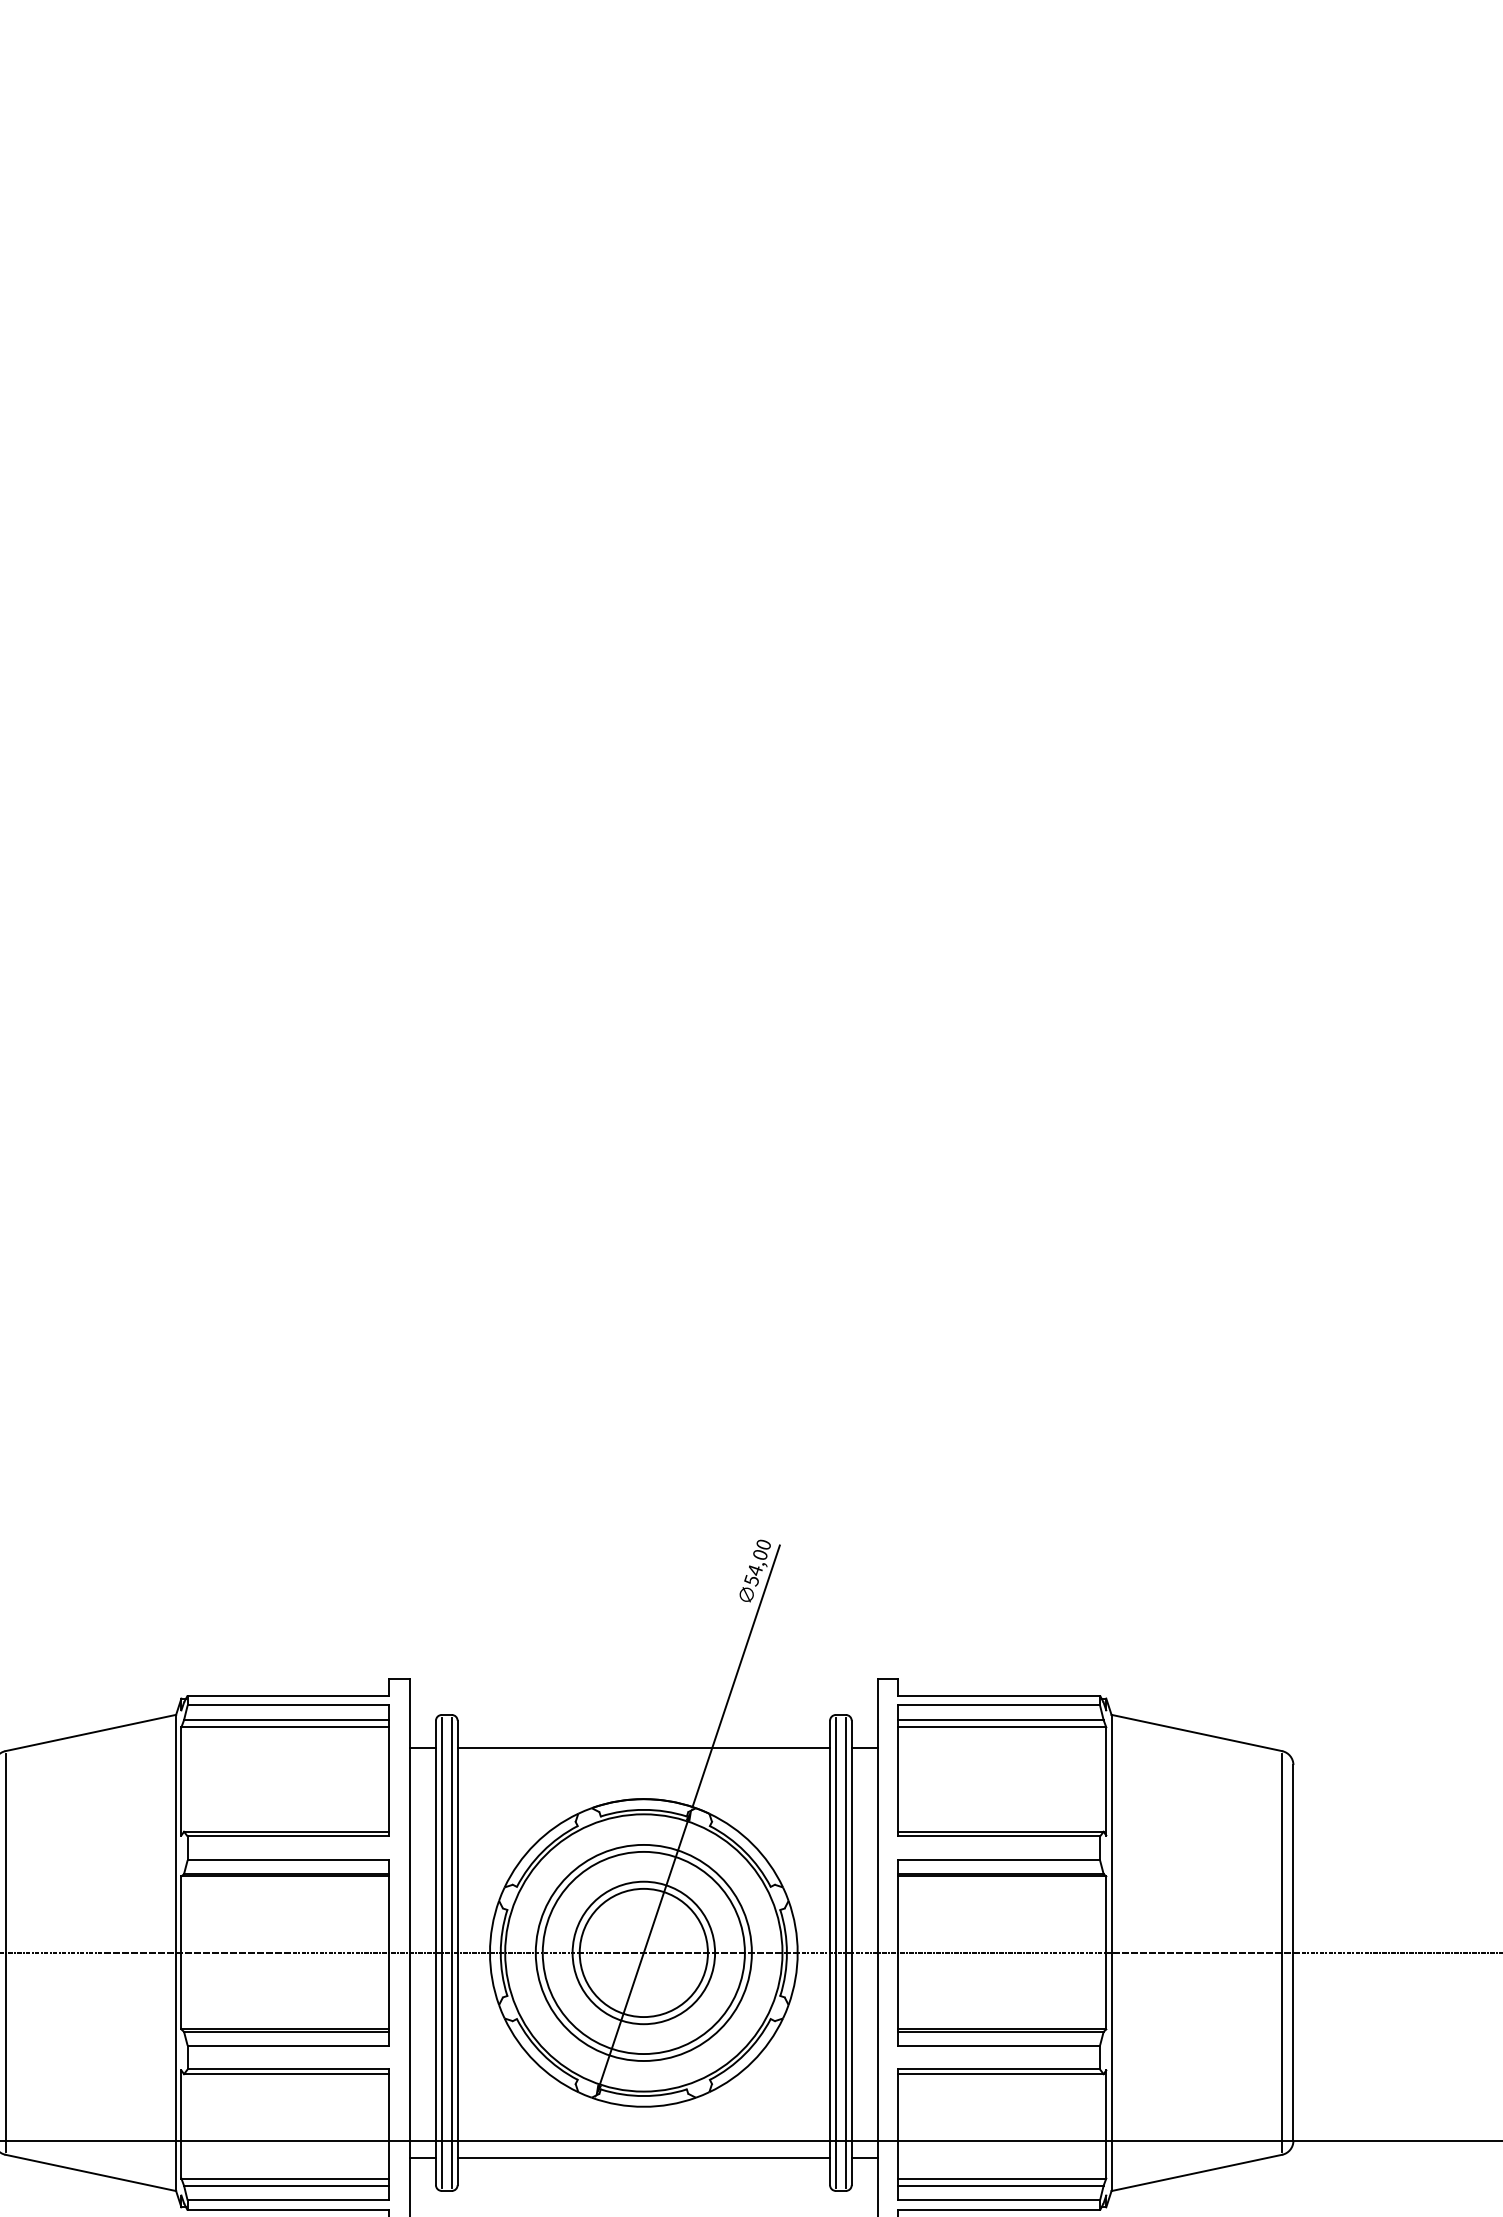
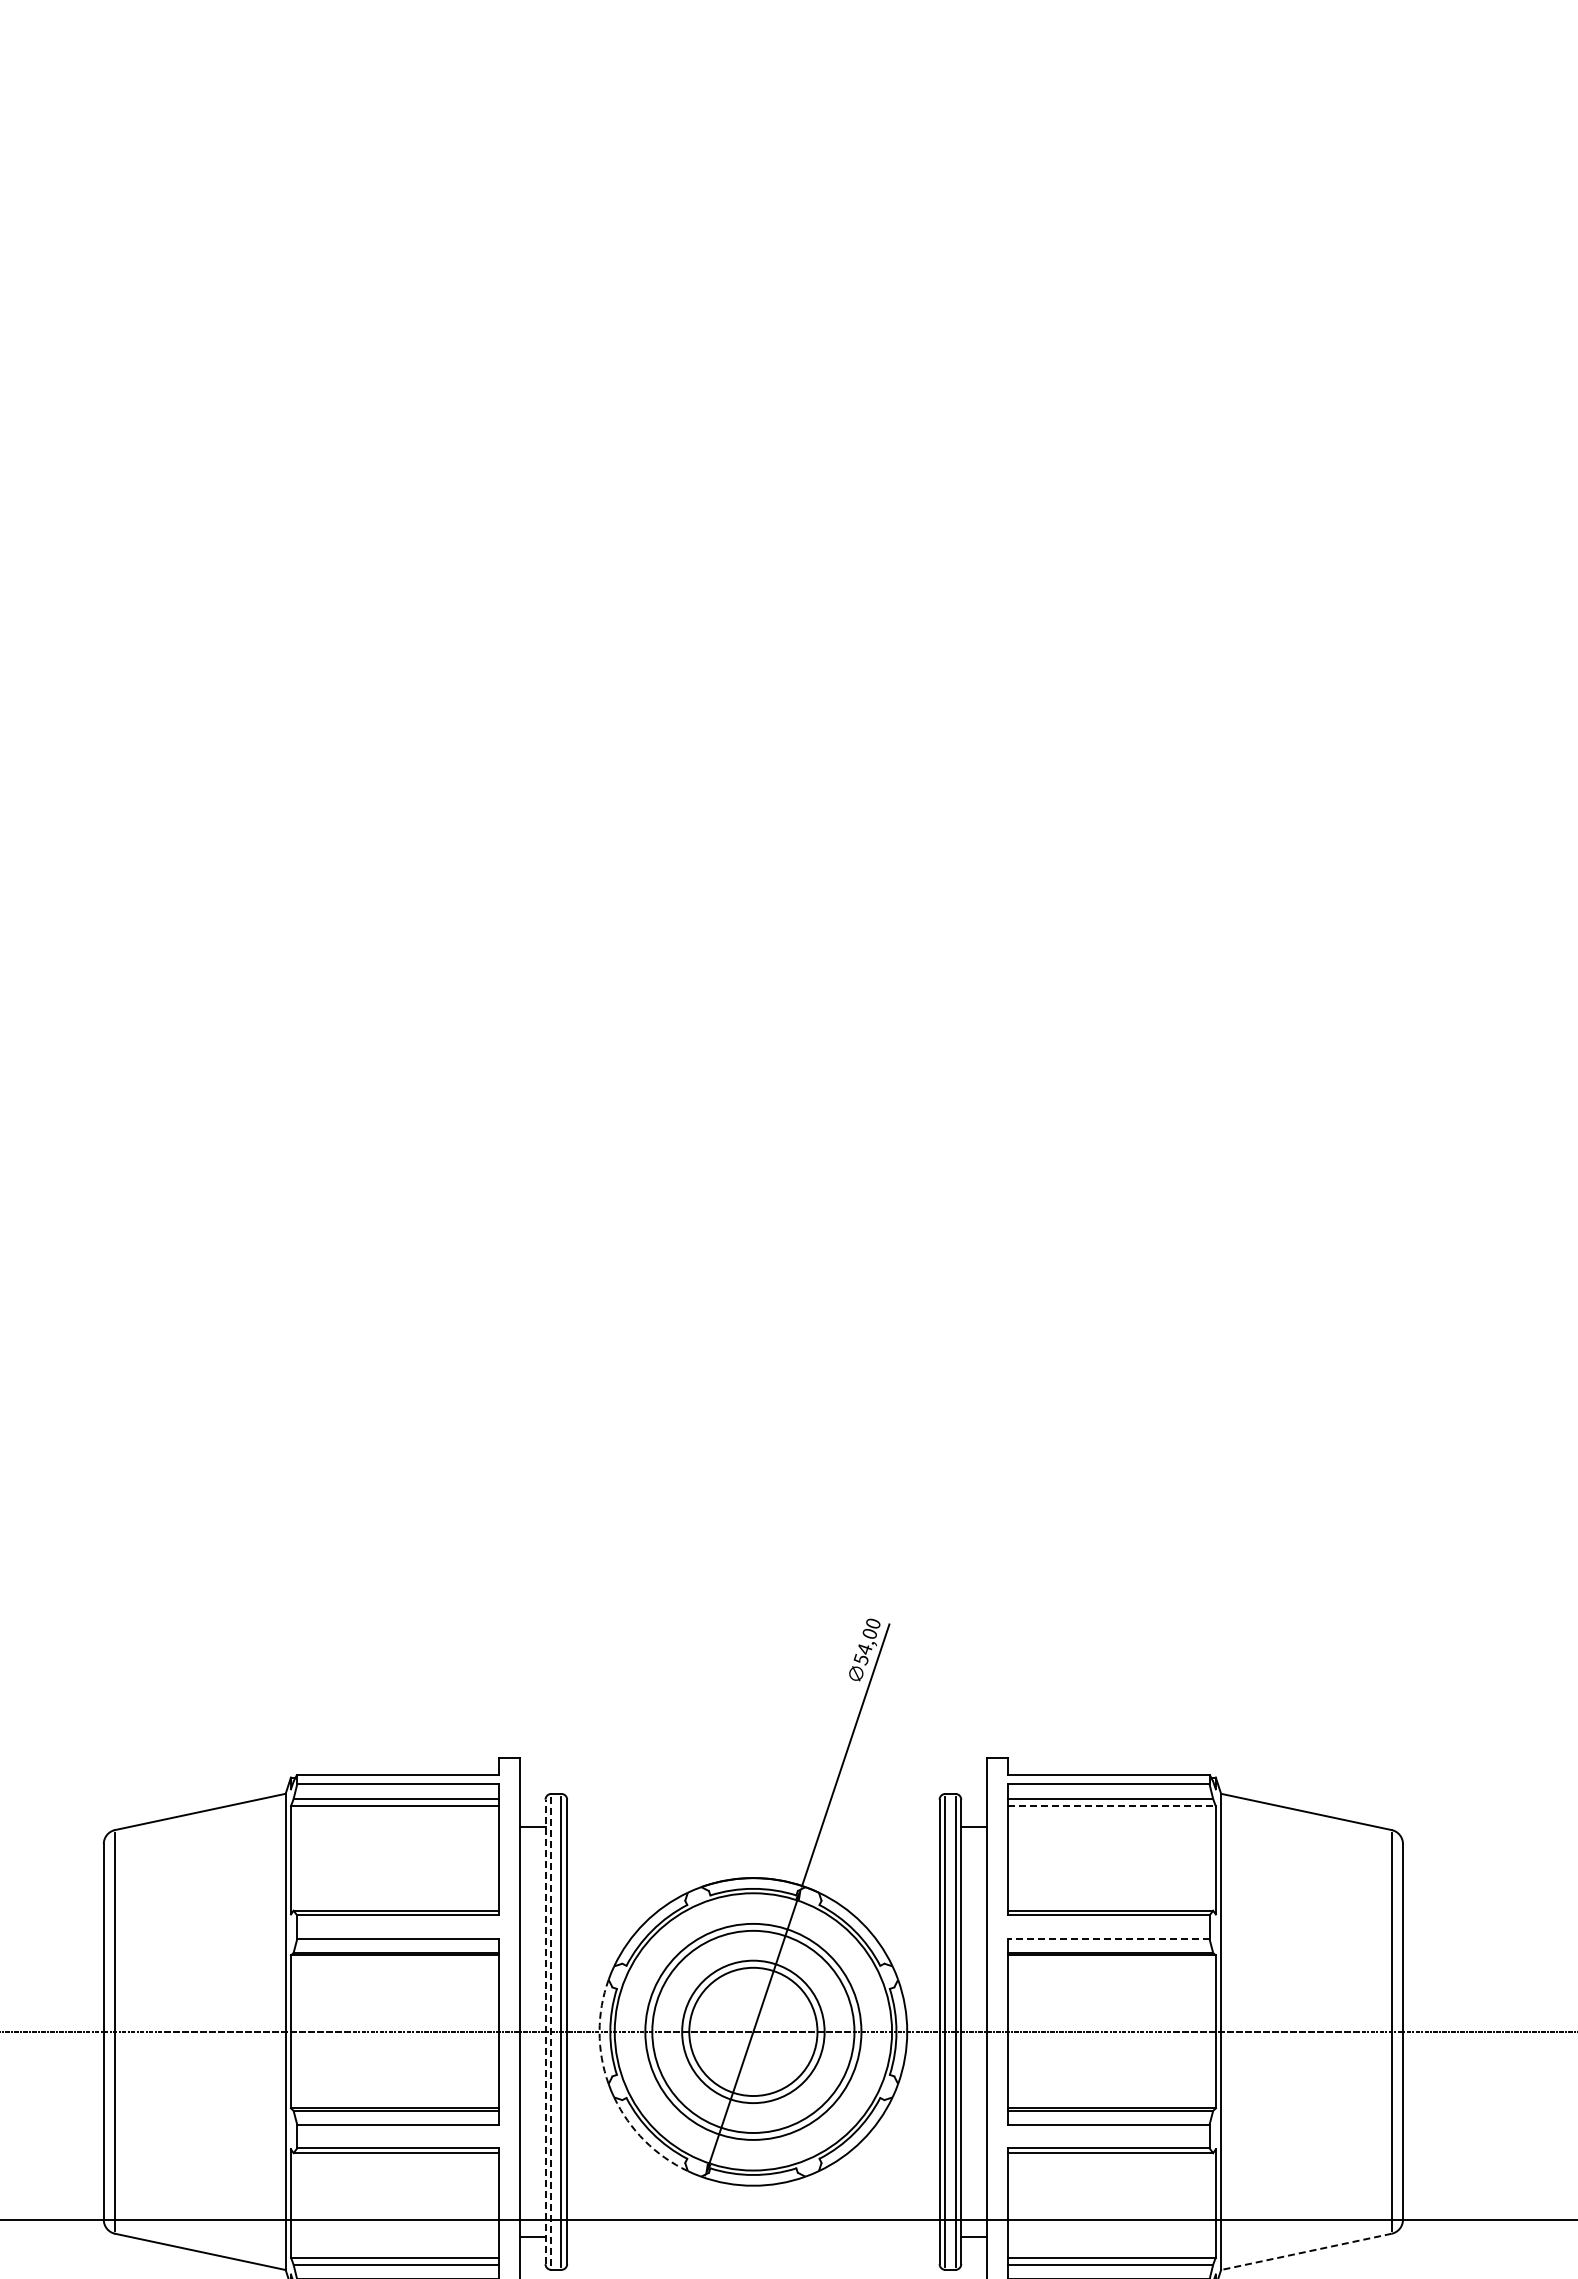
line: (1002, 1727) -> (1112, 1806), solid -> dashed
line: (643, 1747) -> (753, 1826), removed
line: (998, 1860) -> (1108, 1939), solid -> dashed
line: (435, 1952) -> (545, 2031), solid -> dashed
arc: (489, 1952) -> (599, 2031), solid -> dashed
line: (441, 1953) -> (551, 2032), solid -> dashed
arc: (534, 2061) -> (644, 2140), solid -> dashed
line: (643, 2158) -> (753, 2237), removed
line: (1195, 2172) -> (1305, 2251), solid -> dashed

